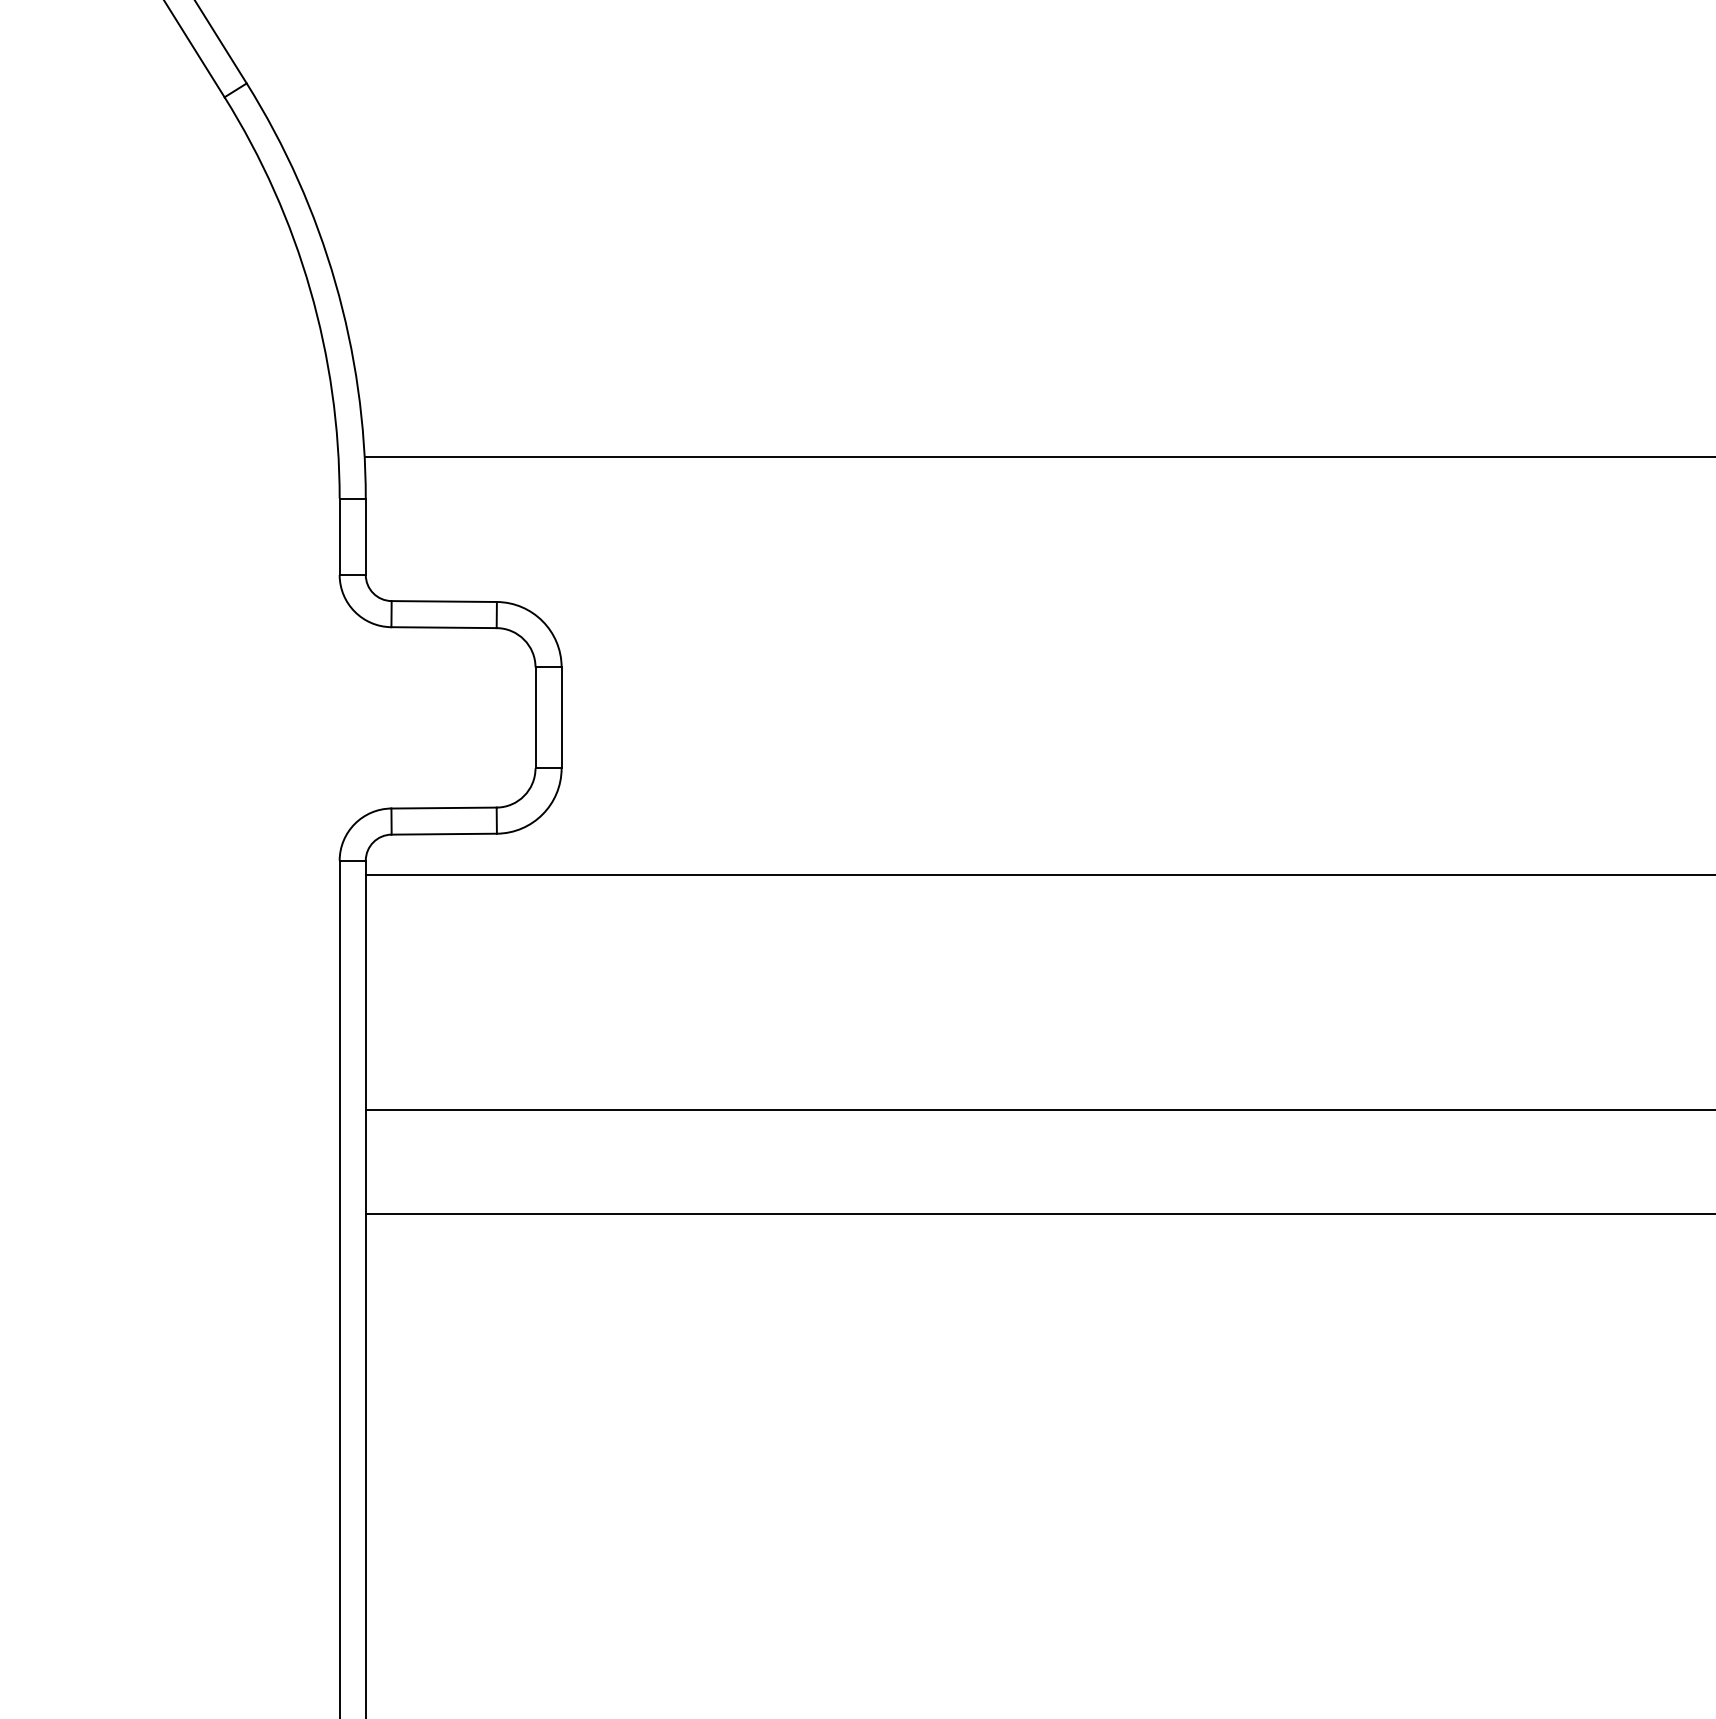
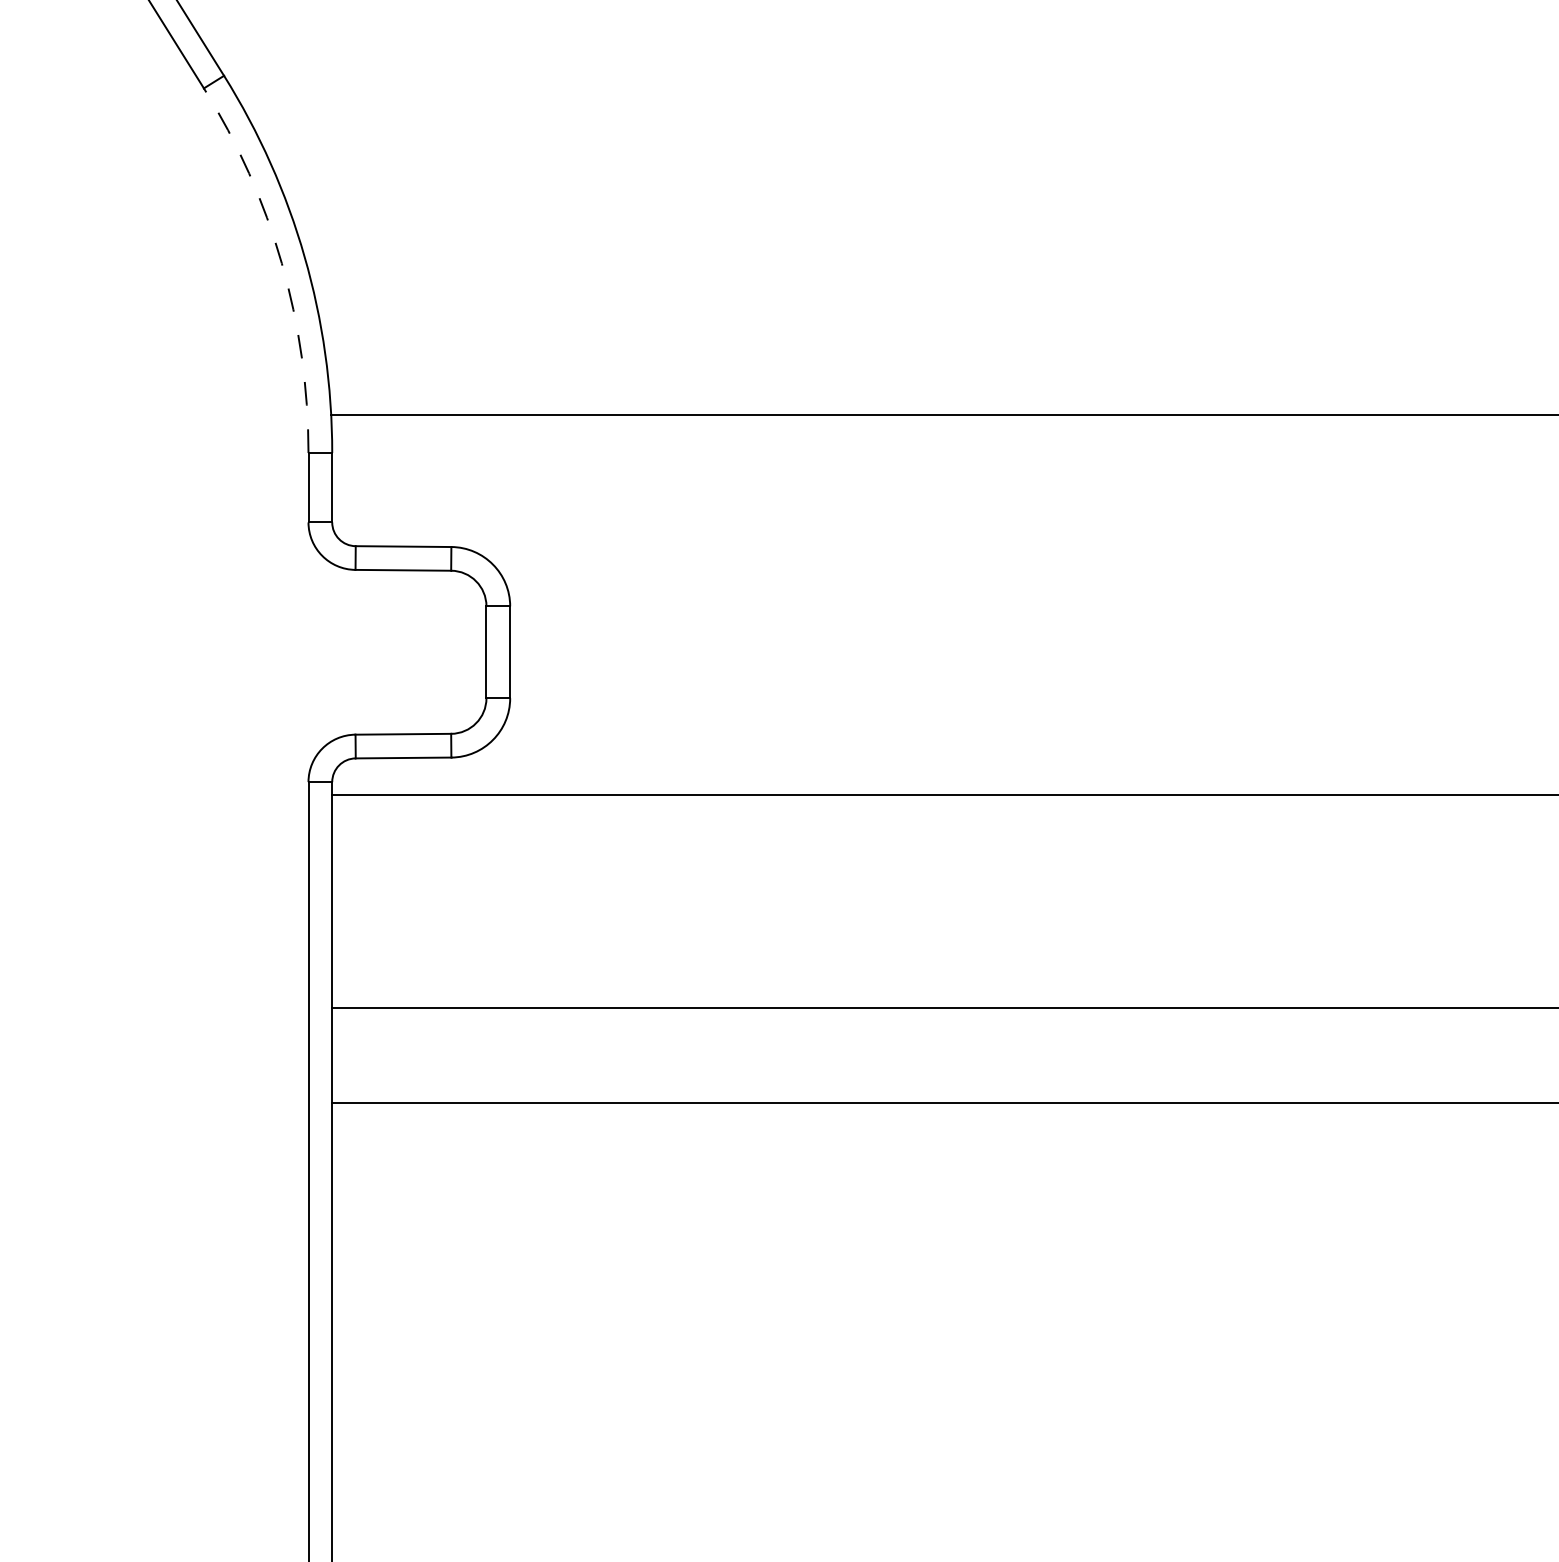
arc: (309, 289) -> (281, 263), solid -> dashed

